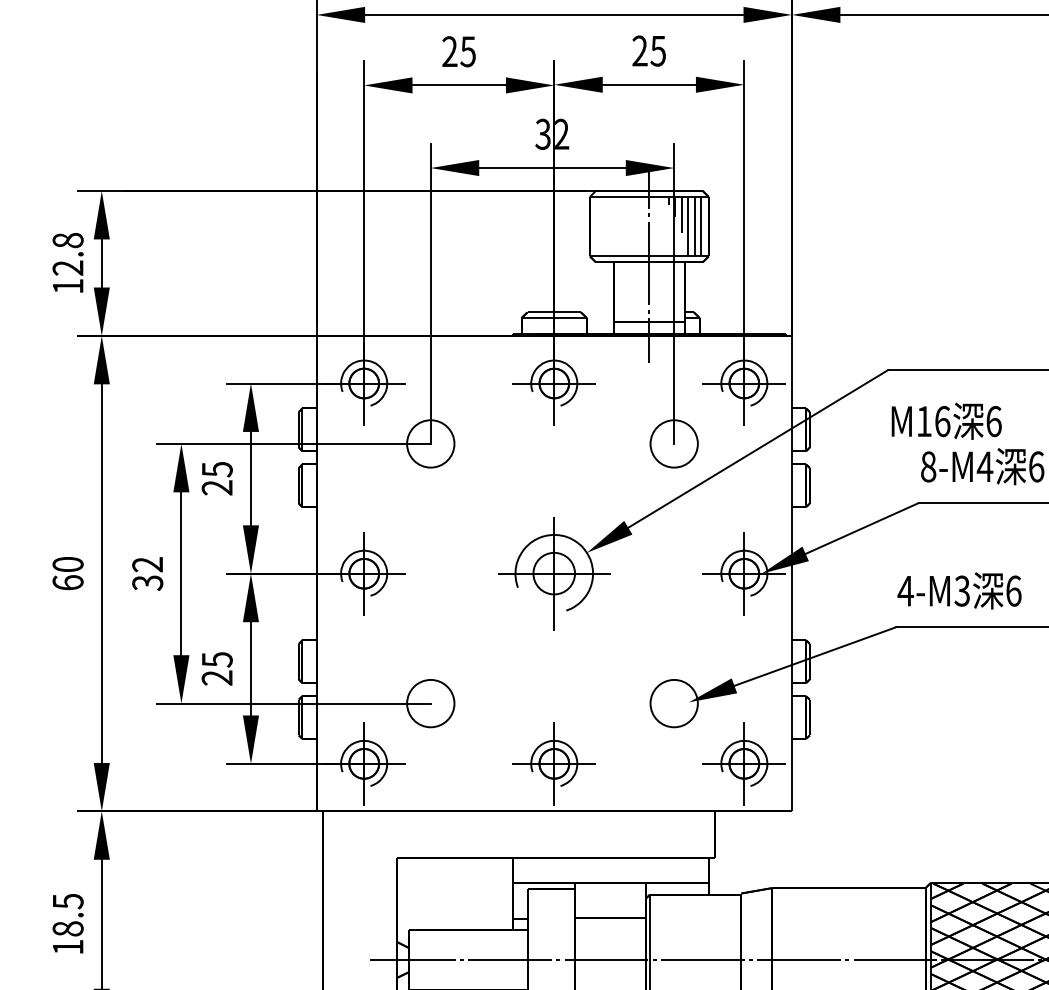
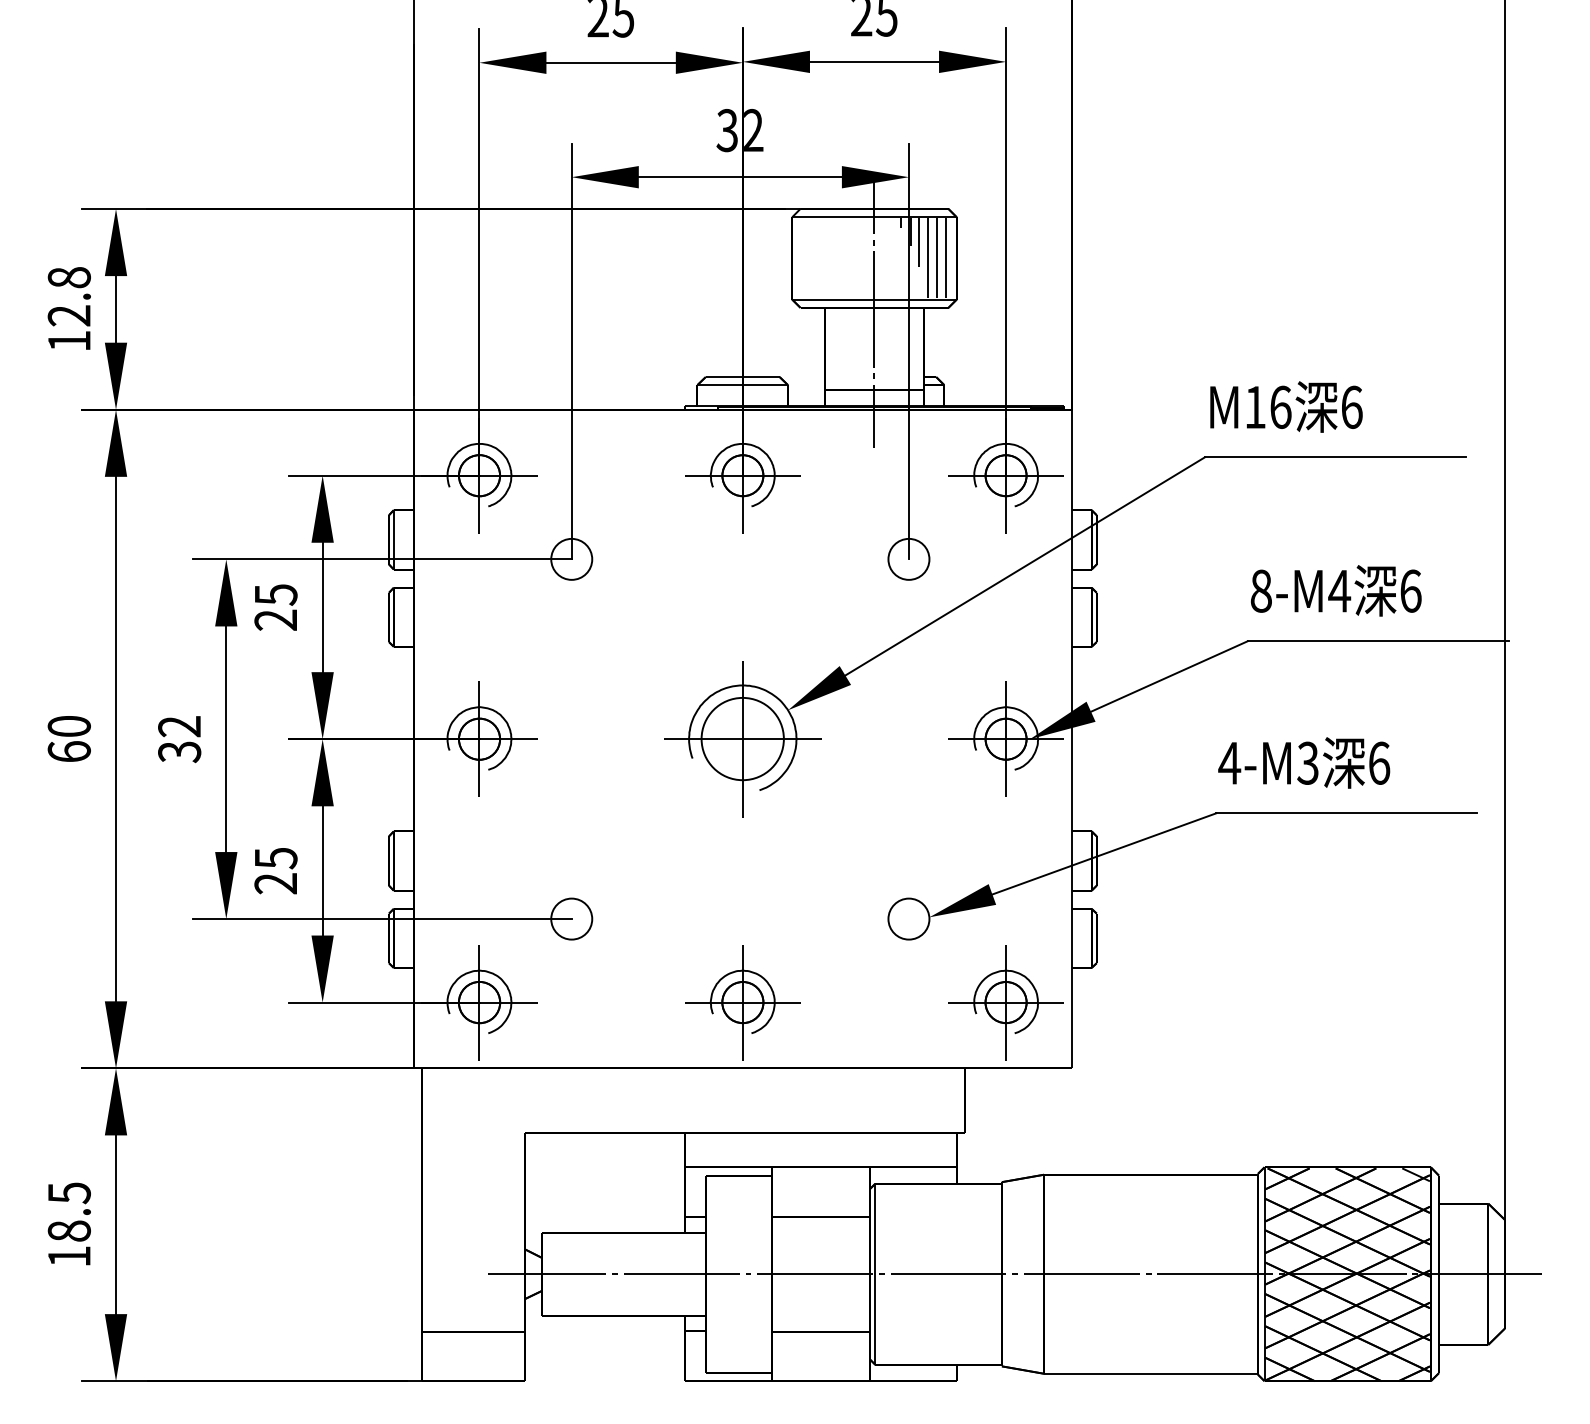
text: (946, 420) -> (1286, 406), moved
circle: (430, 443) -> (571, 558), size x0.62
circle: (673, 443) -> (908, 558), size x0.62
circle: (554, 573) -> (742, 738), size x1.43
circle: (430, 703) -> (571, 918), size x0.62
circle: (673, 703) -> (908, 918), size x0.62

